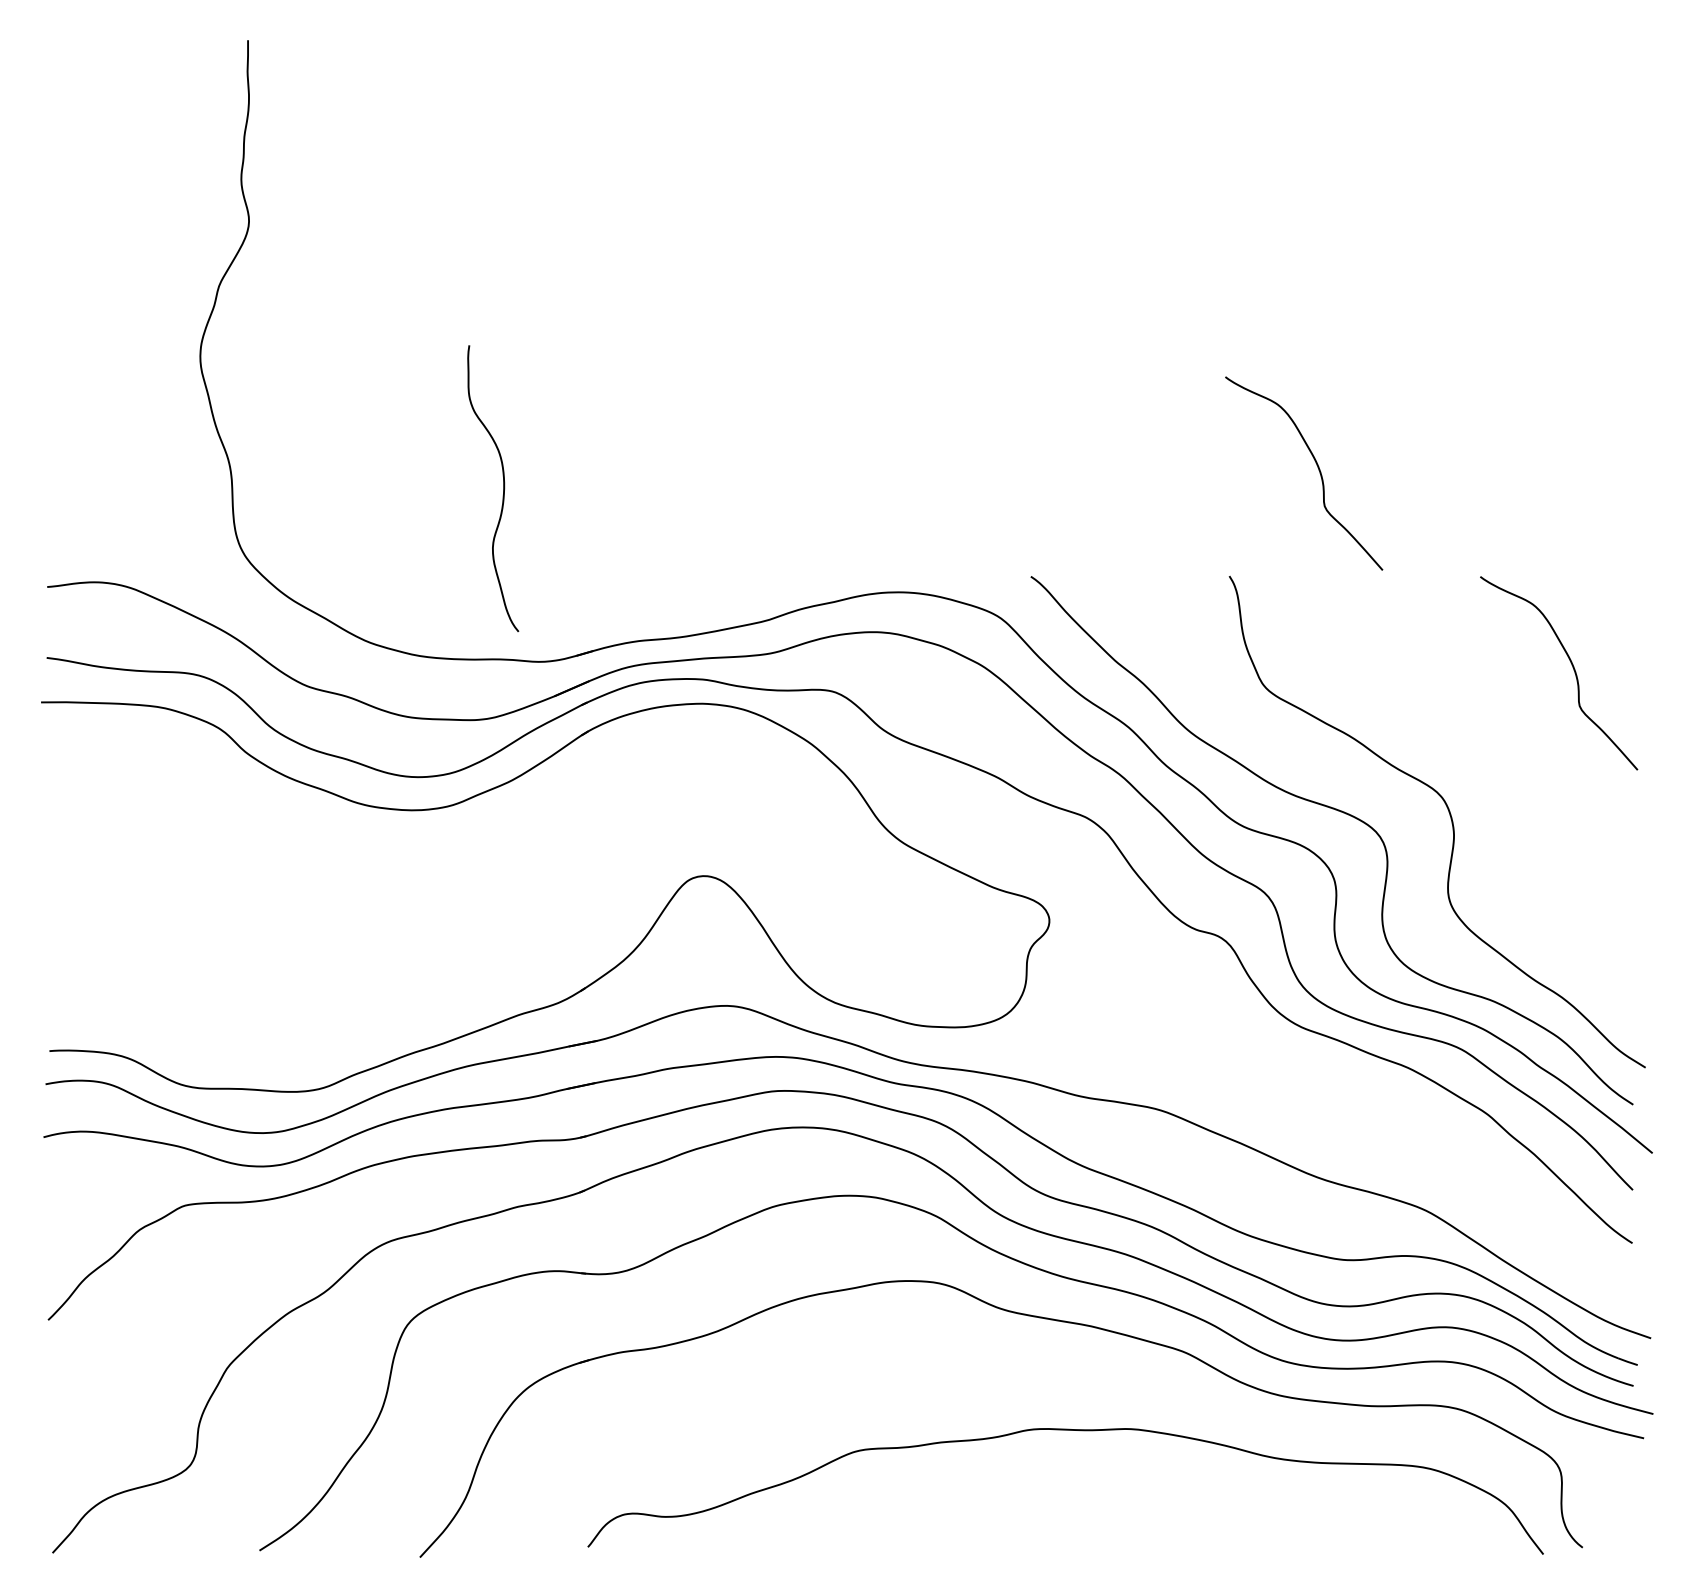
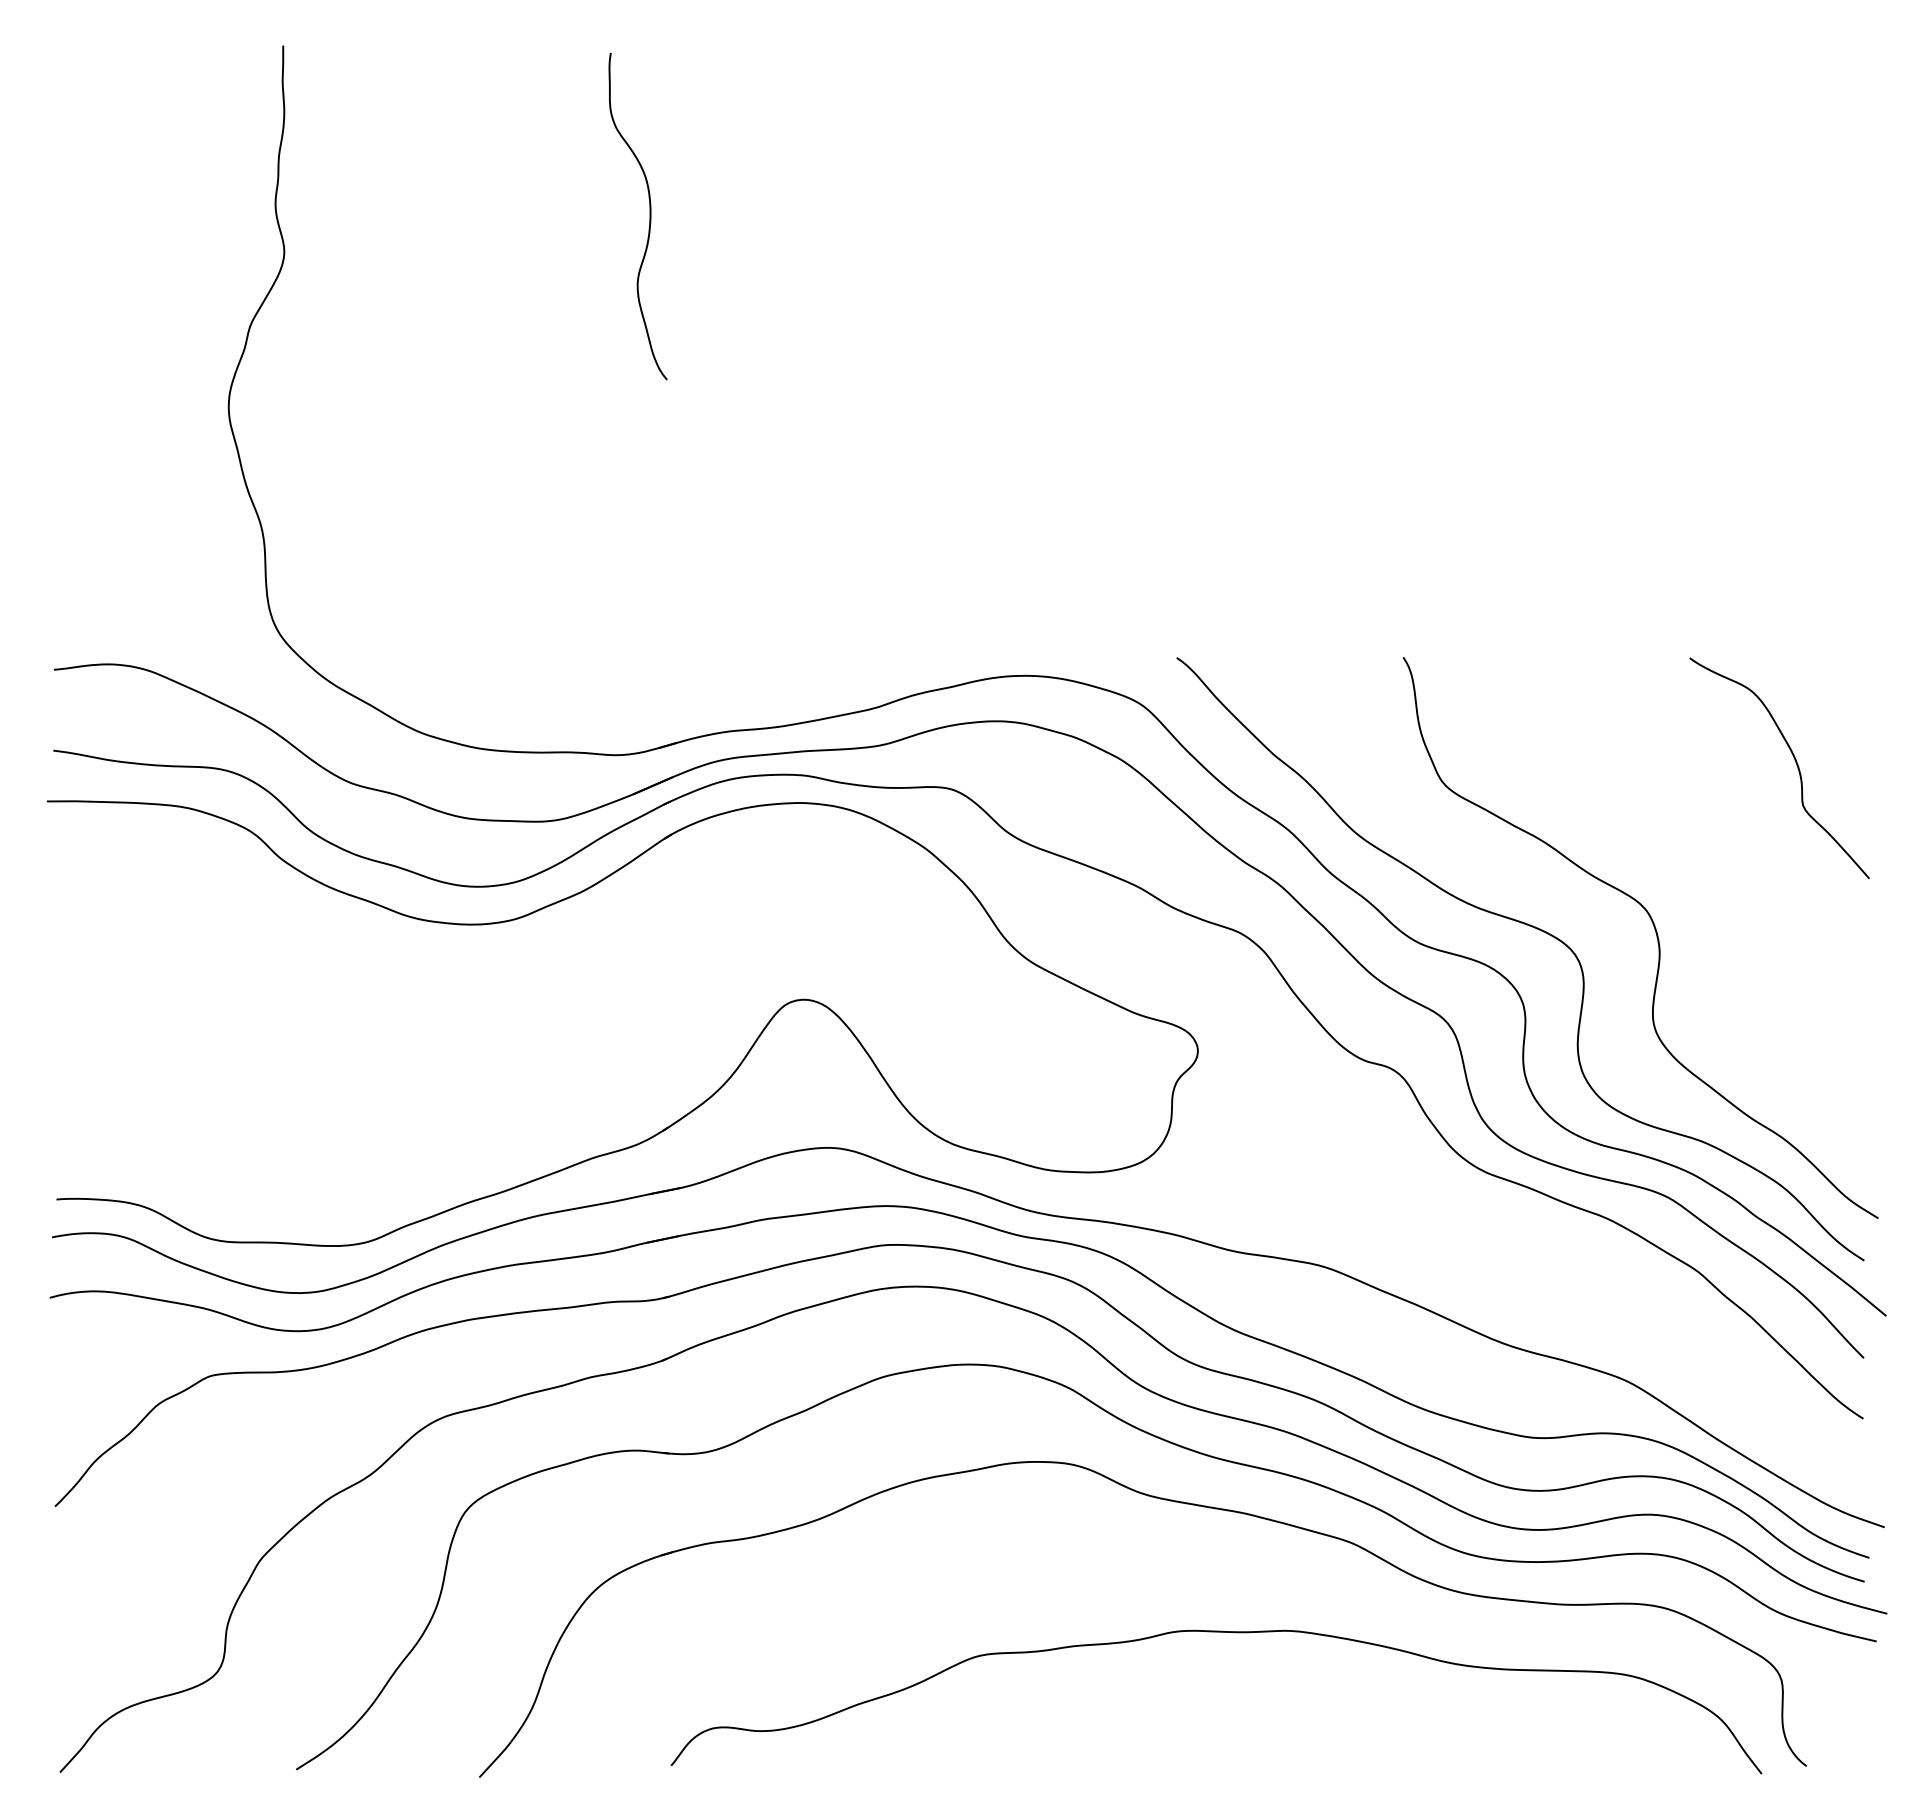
curve: (1317, 466) -> (1503, 532), removed
curve: (503, 488) -> (649, 216), moved

